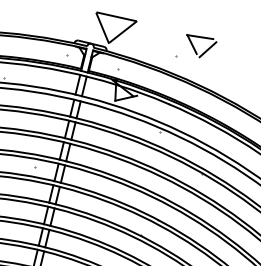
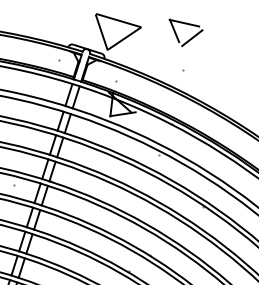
part: (201, 46) -> (185, 33), moved

